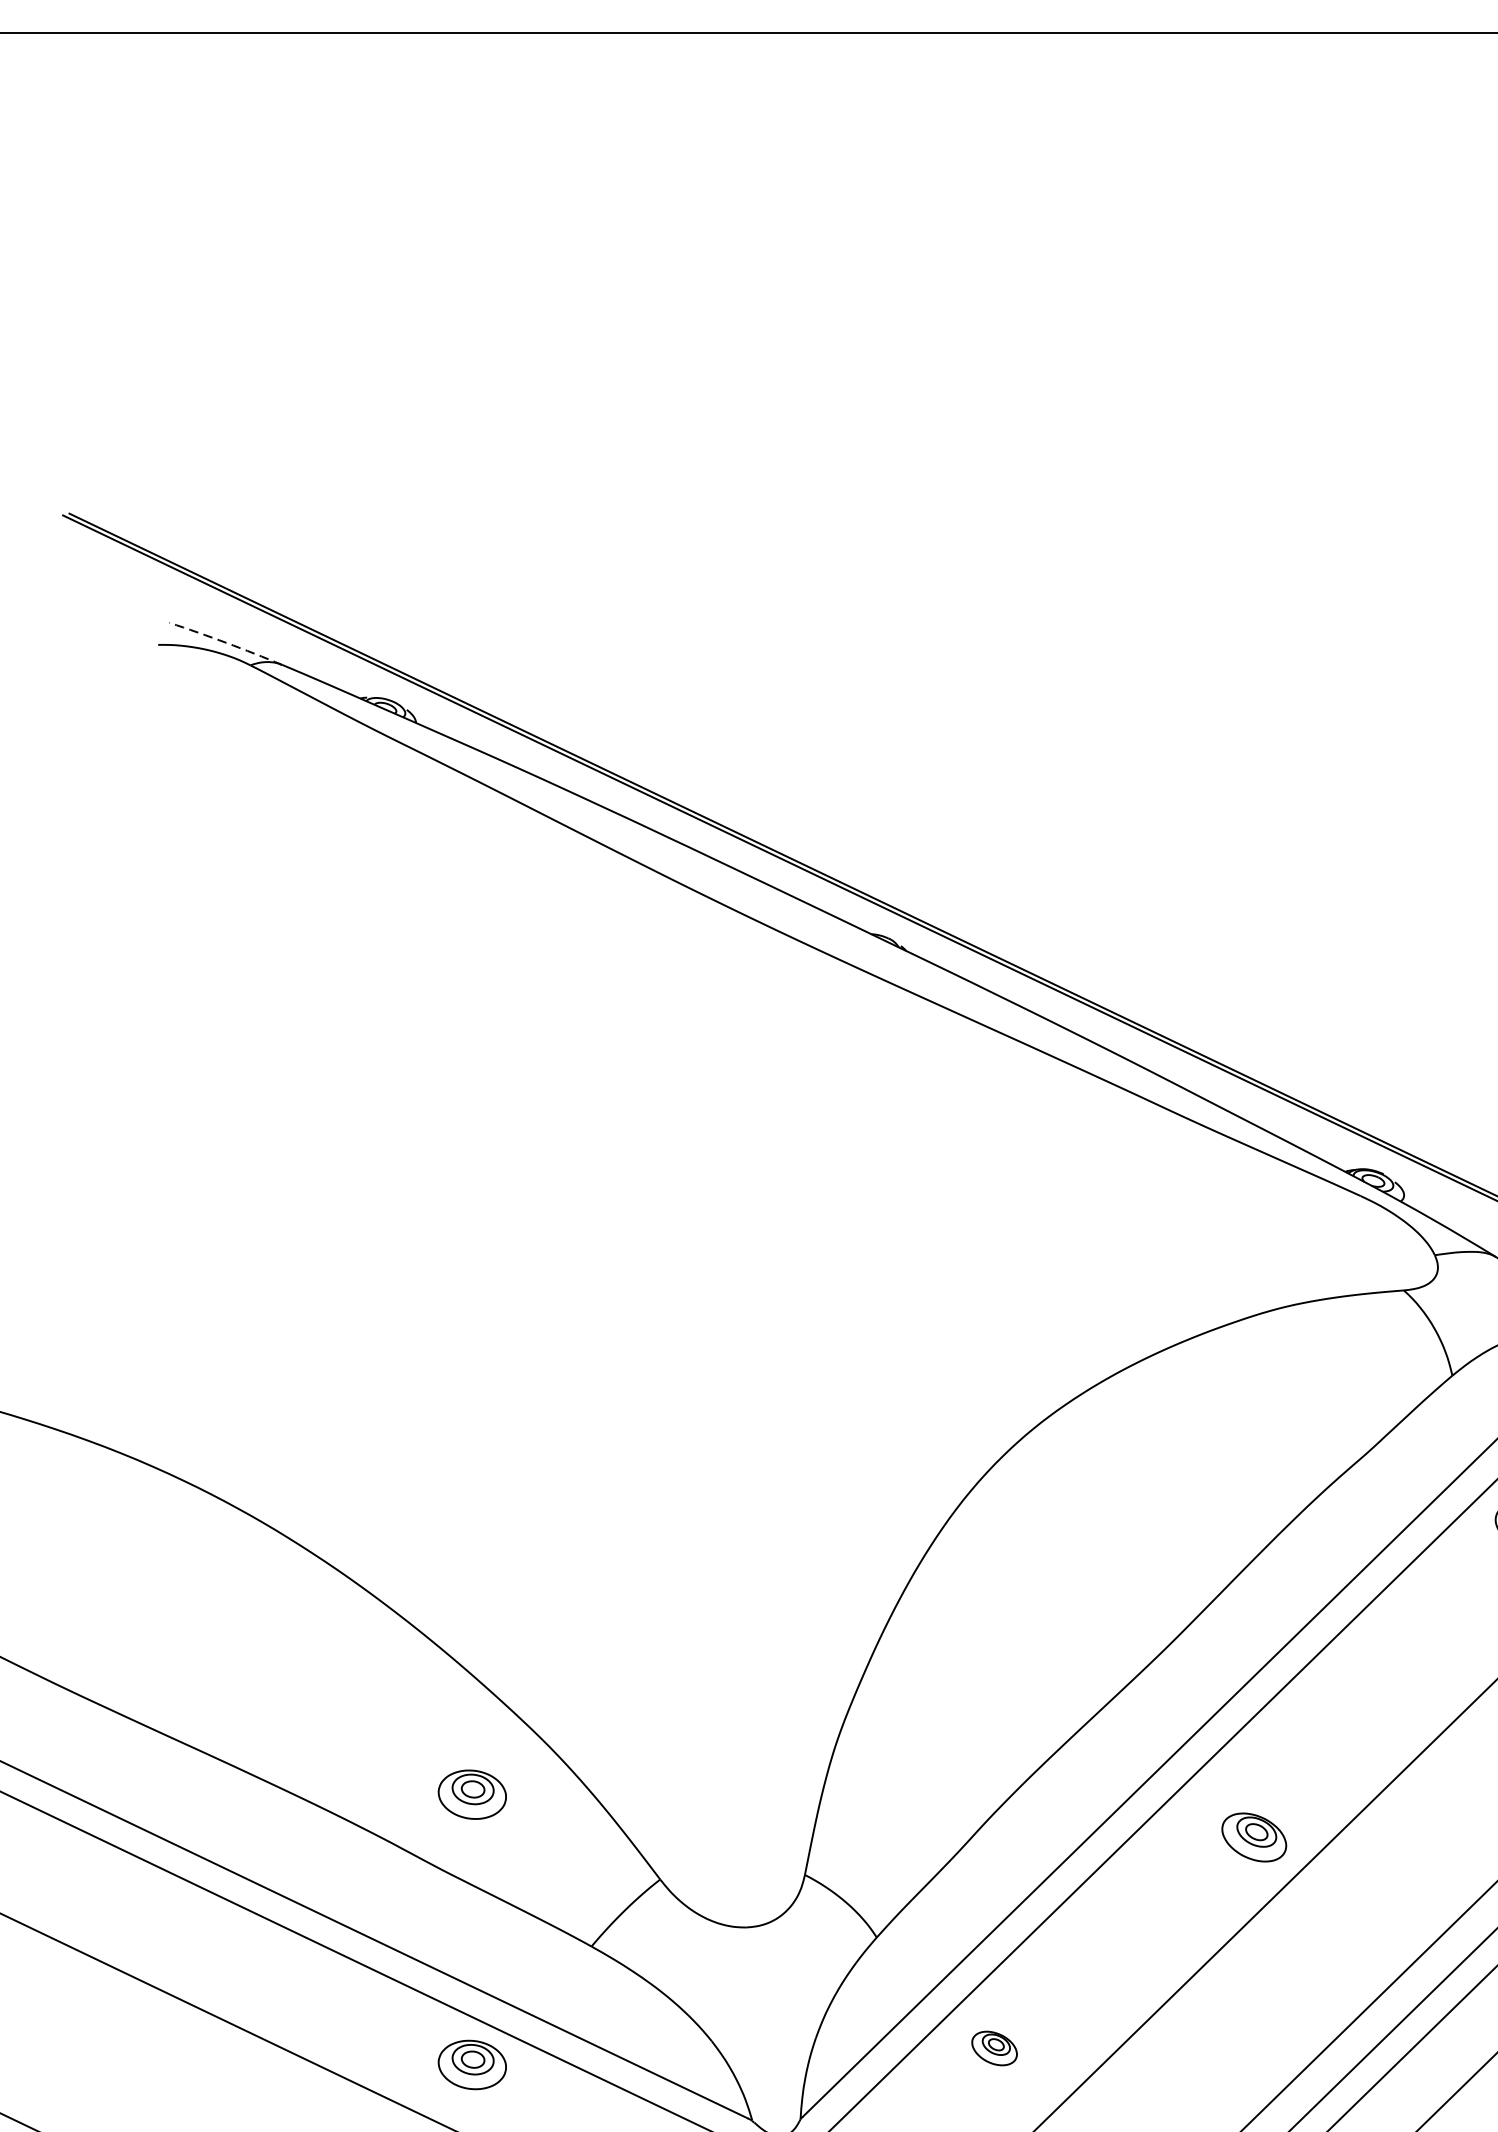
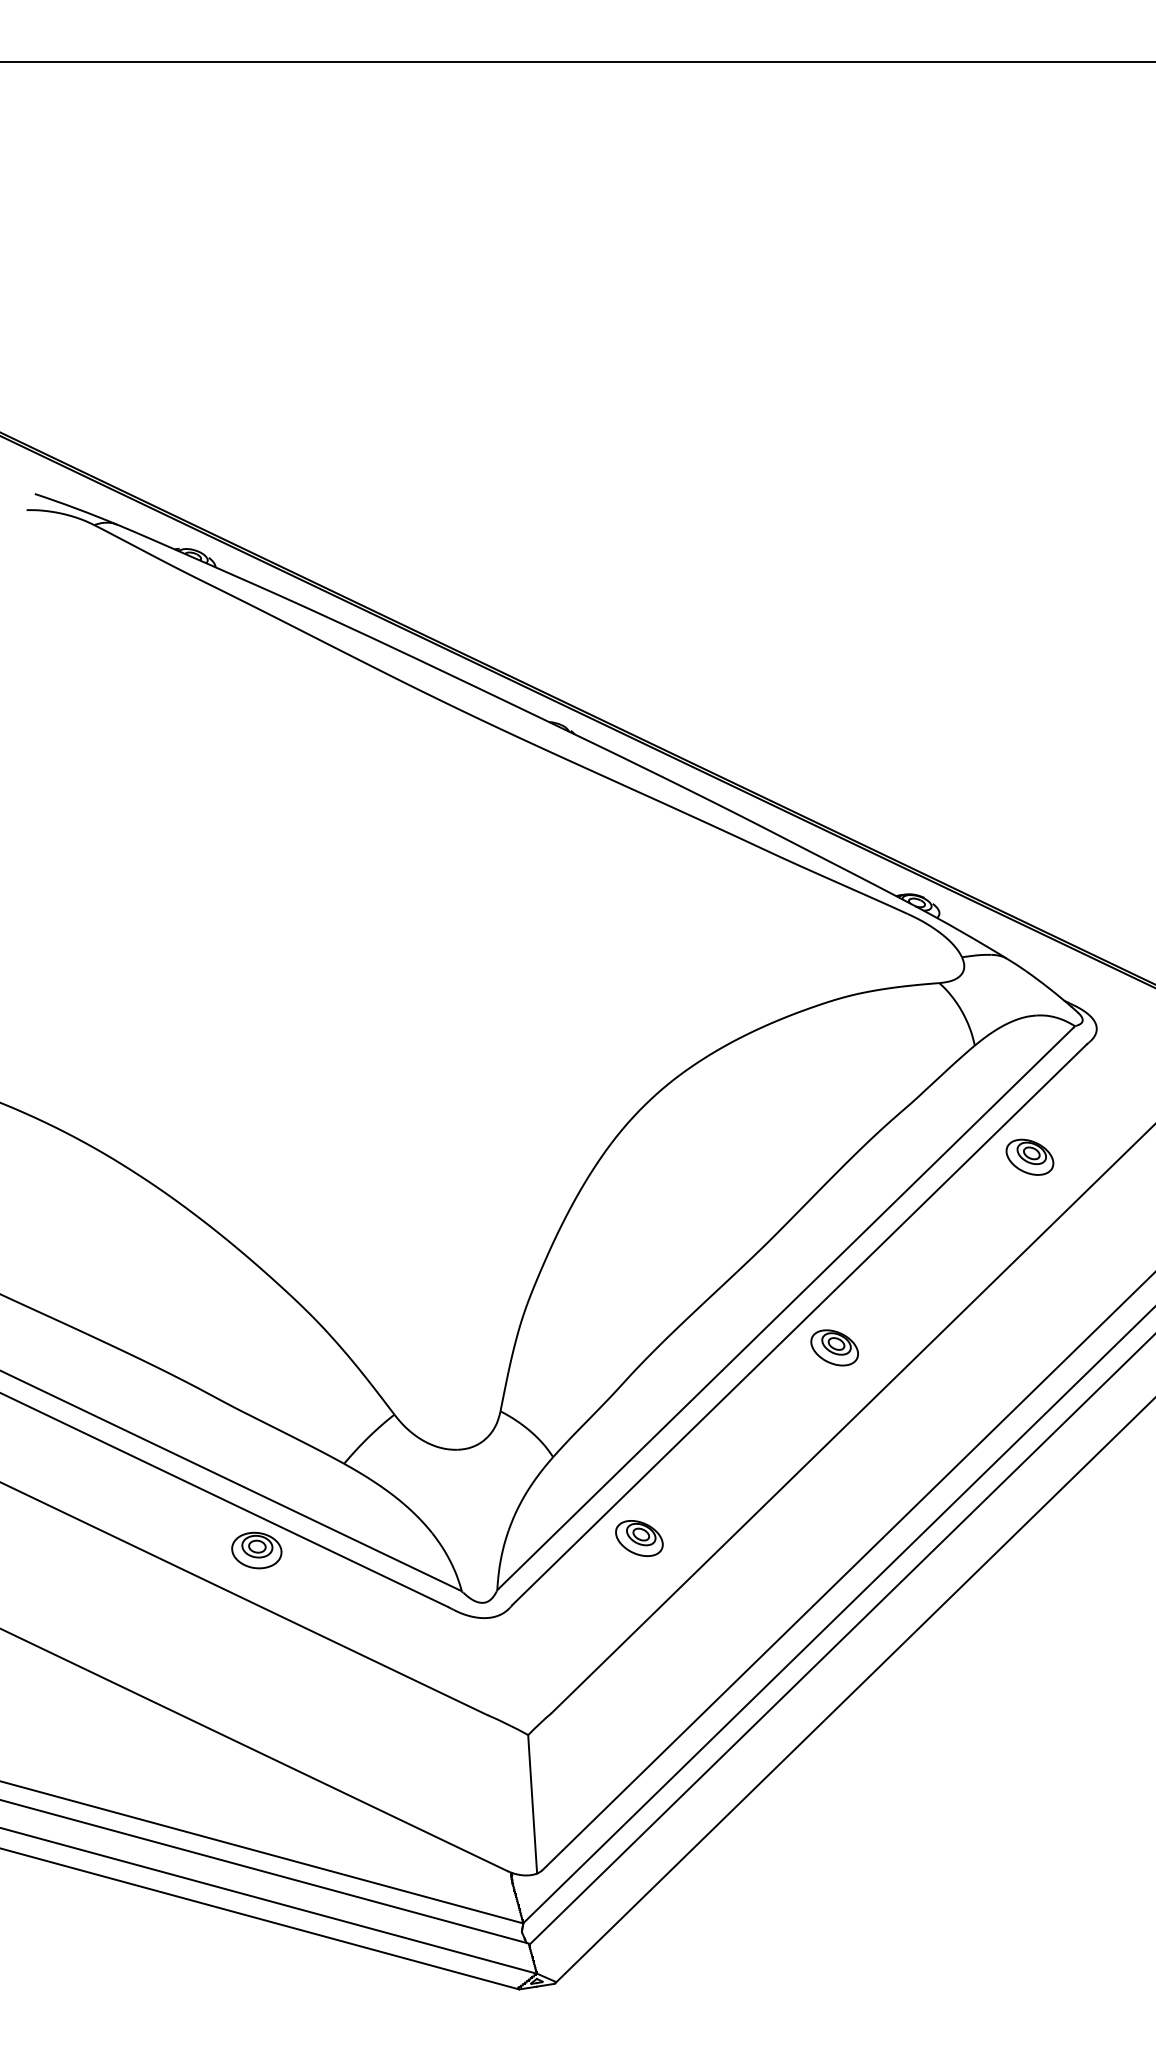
arc: (226, 642) -> (76, 508), dashed -> solid
part: (471, 1794) -> (256, 1352), removed
part: (1253, 1836) -> (834, 1347), moved
part: (994, 2048) -> (639, 1538), size x1.43

